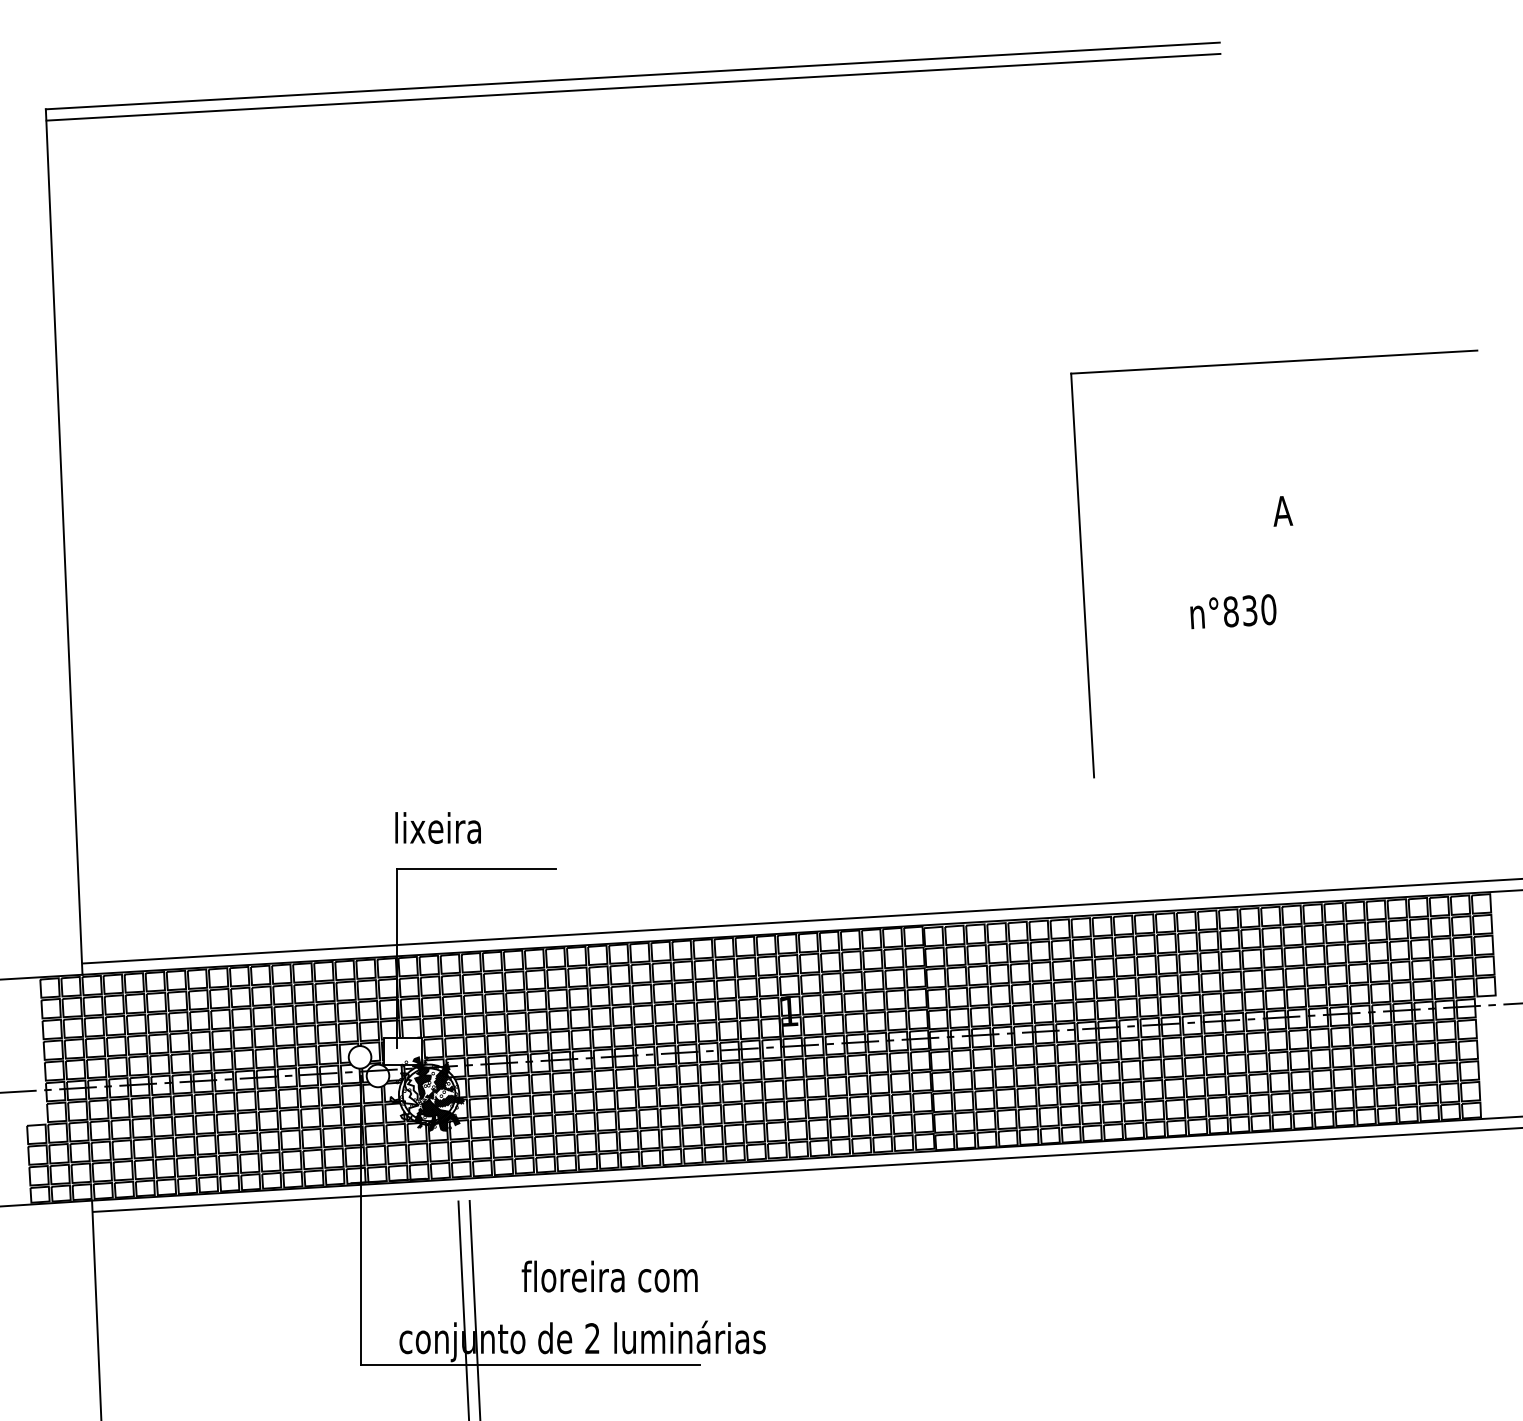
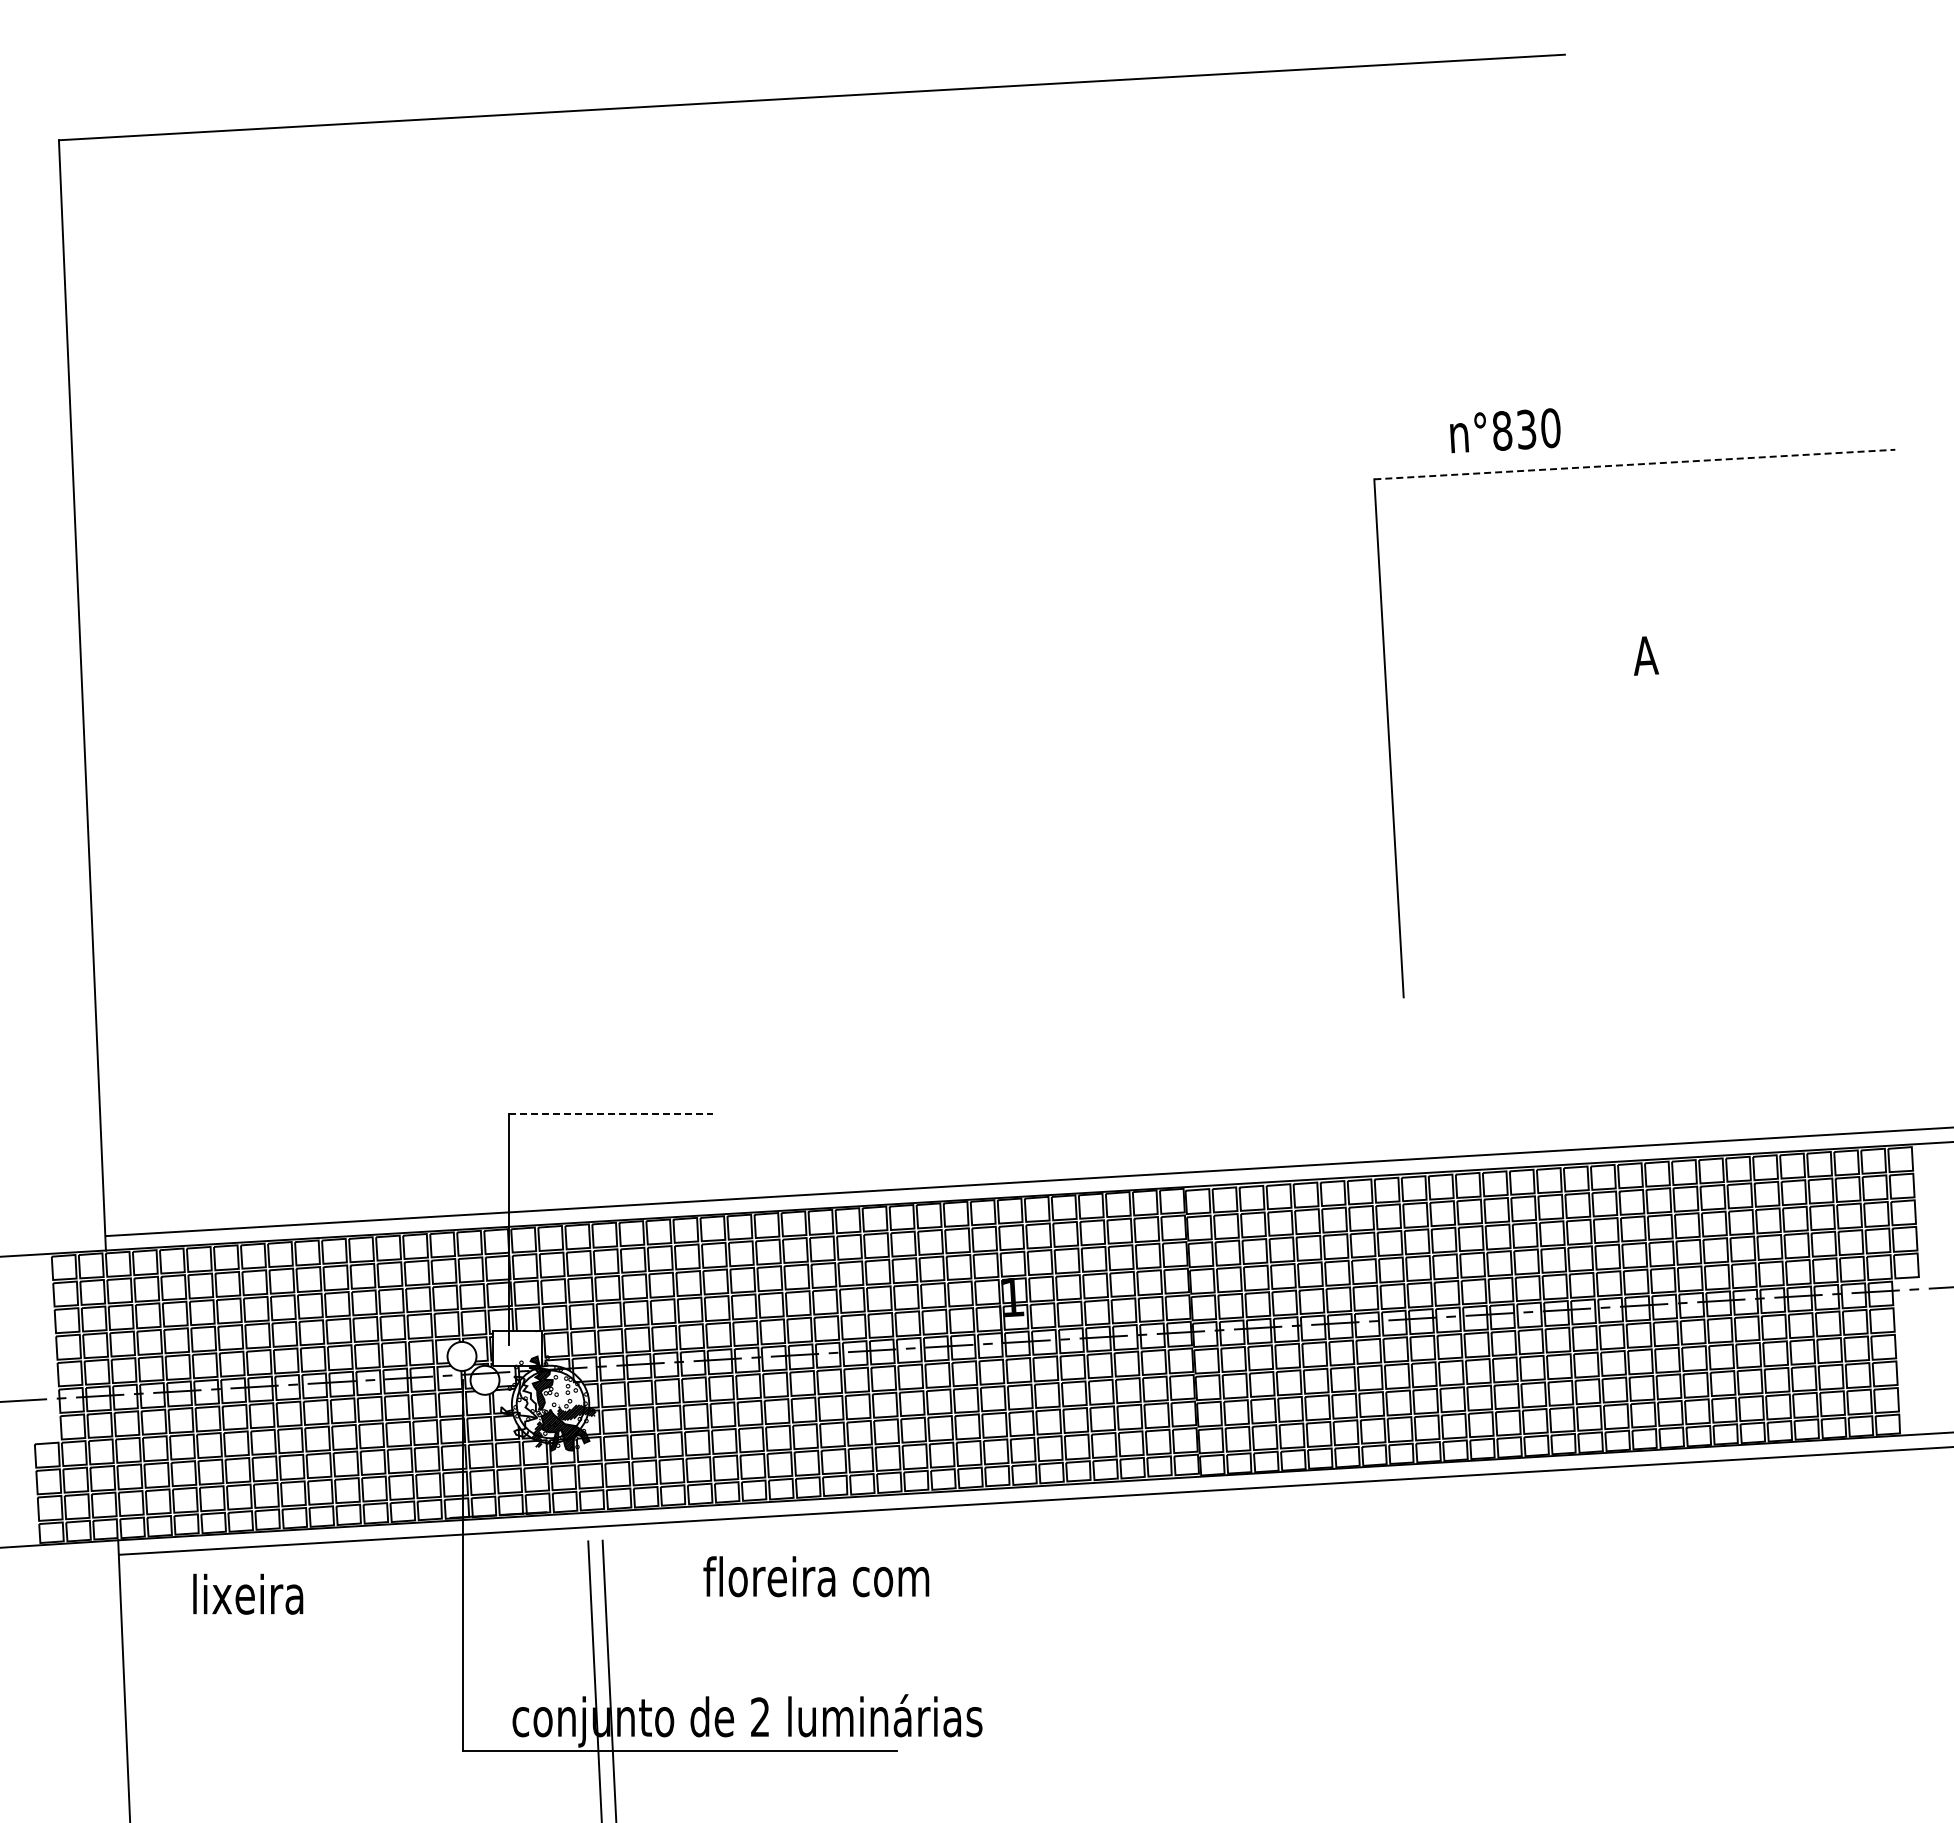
line: (633, 86) -> (812, 111), removed
line: (1274, 362) -> (1634, 464), solid -> dashed
text: (1233, 611) -> (1505, 430), moved
text: (438, 827) -> (248, 1593), moved
line: (476, 868) -> (611, 1114), solid -> dashed
hatch: (439, 1080) -> (563, 1386), removed
text: (609, 1276) -> (816, 1576), moved

